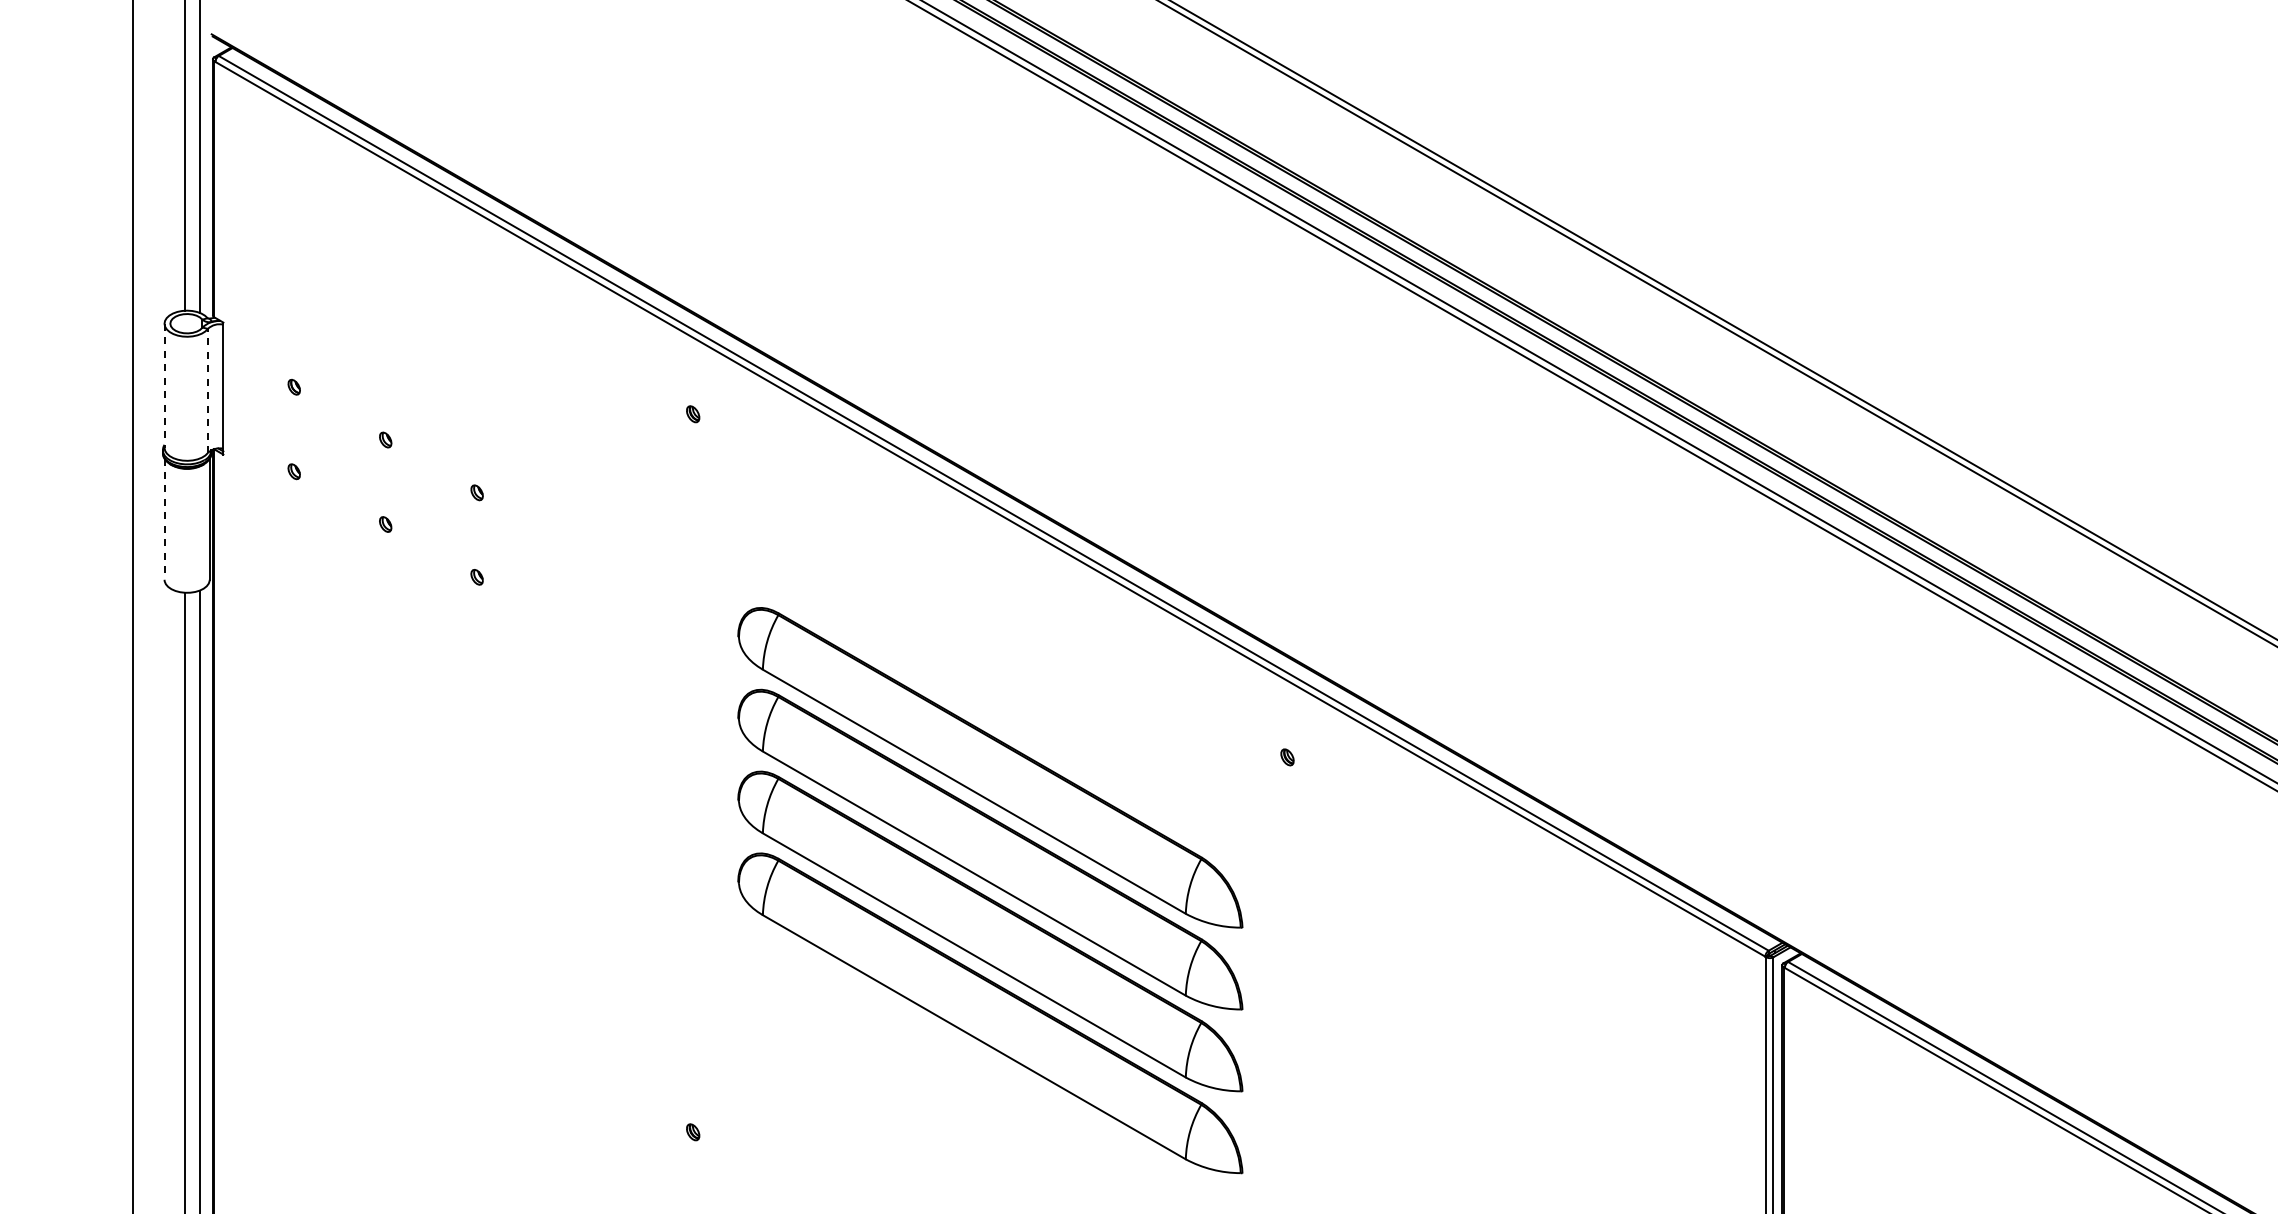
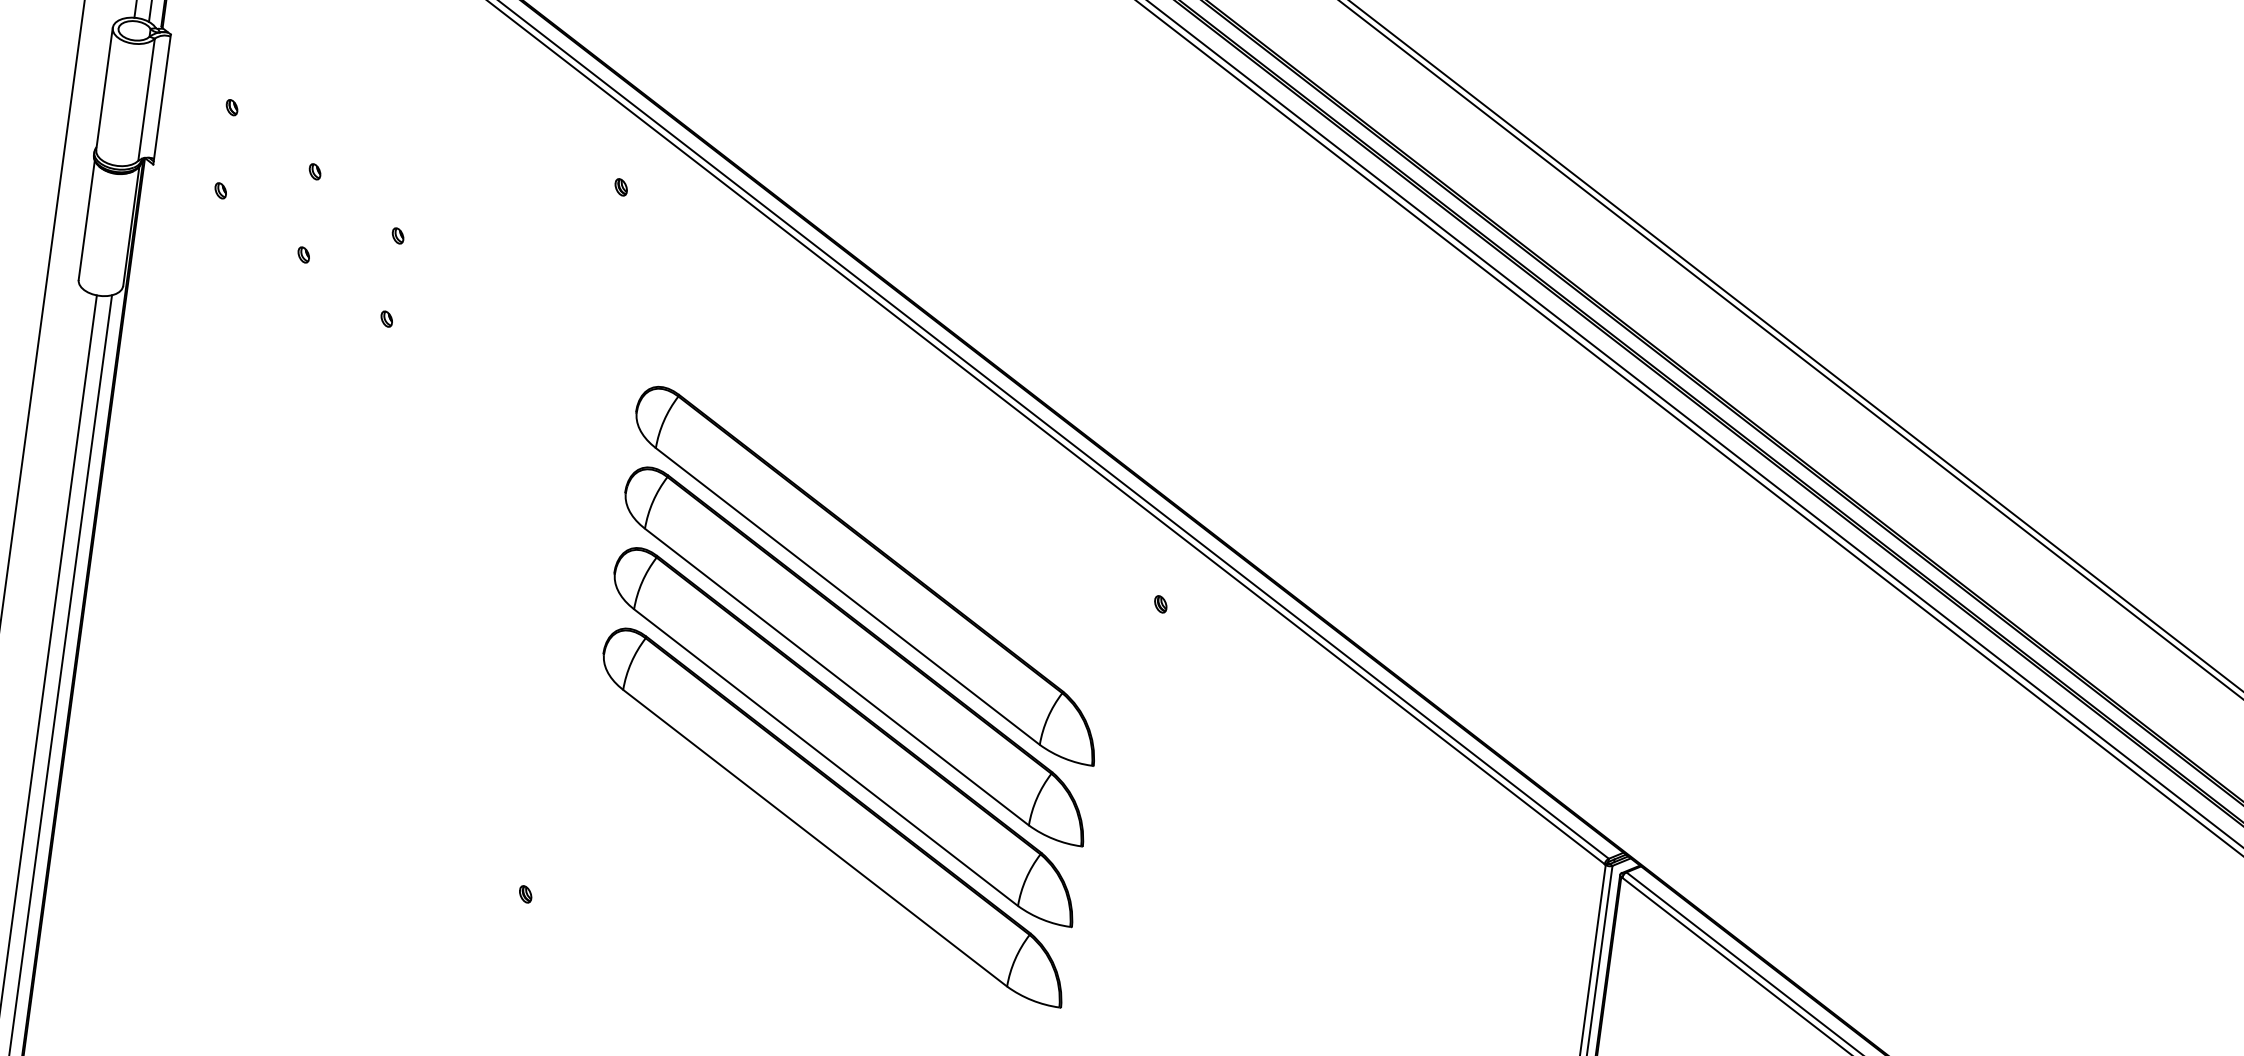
line: (164, 386) -> (104, 89), dashed -> solid
line: (207, 390) -> (146, 99), dashed -> solid
line: (164, 519) -> (86, 220), dashed -> solid

